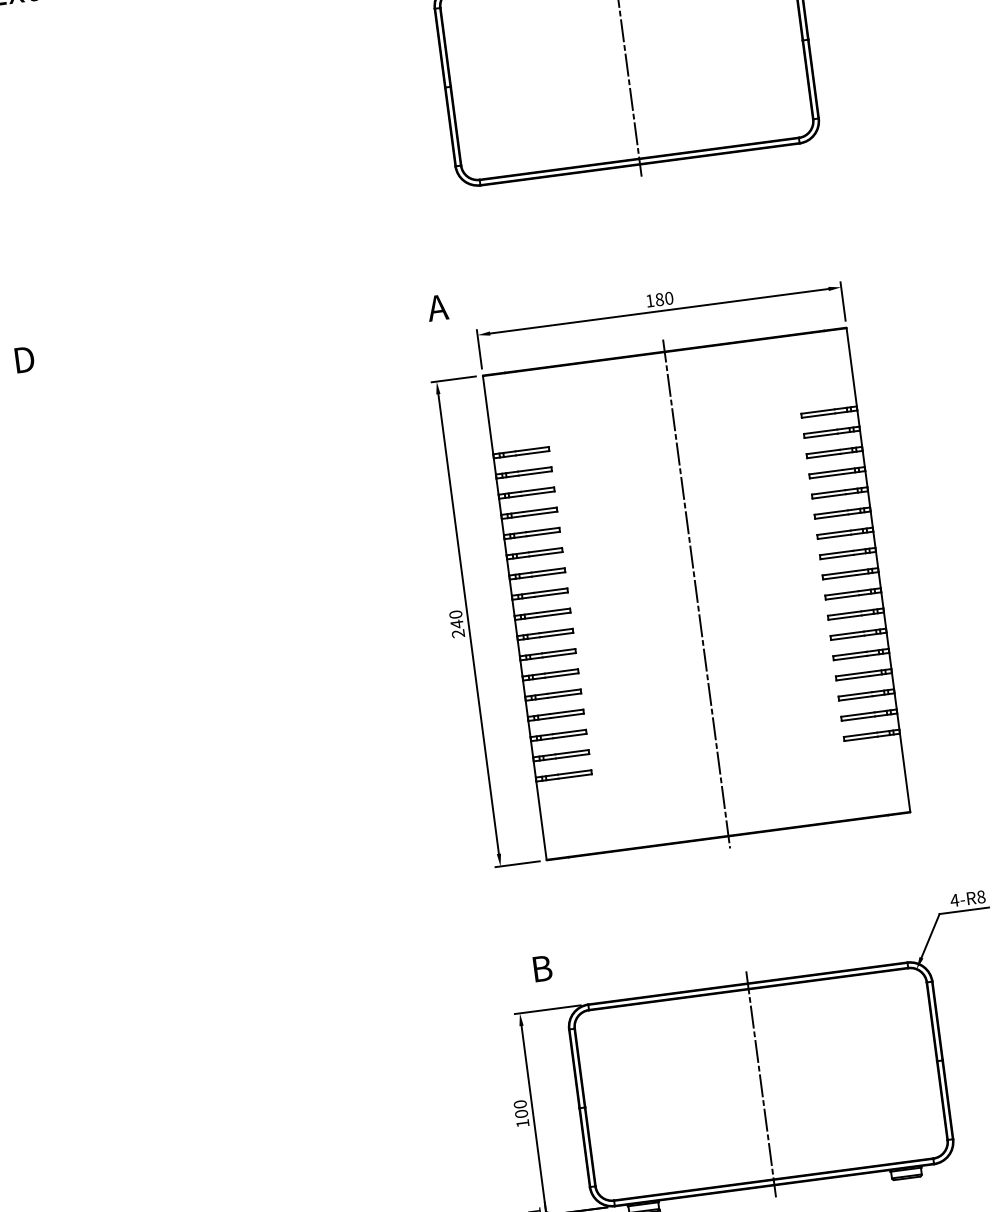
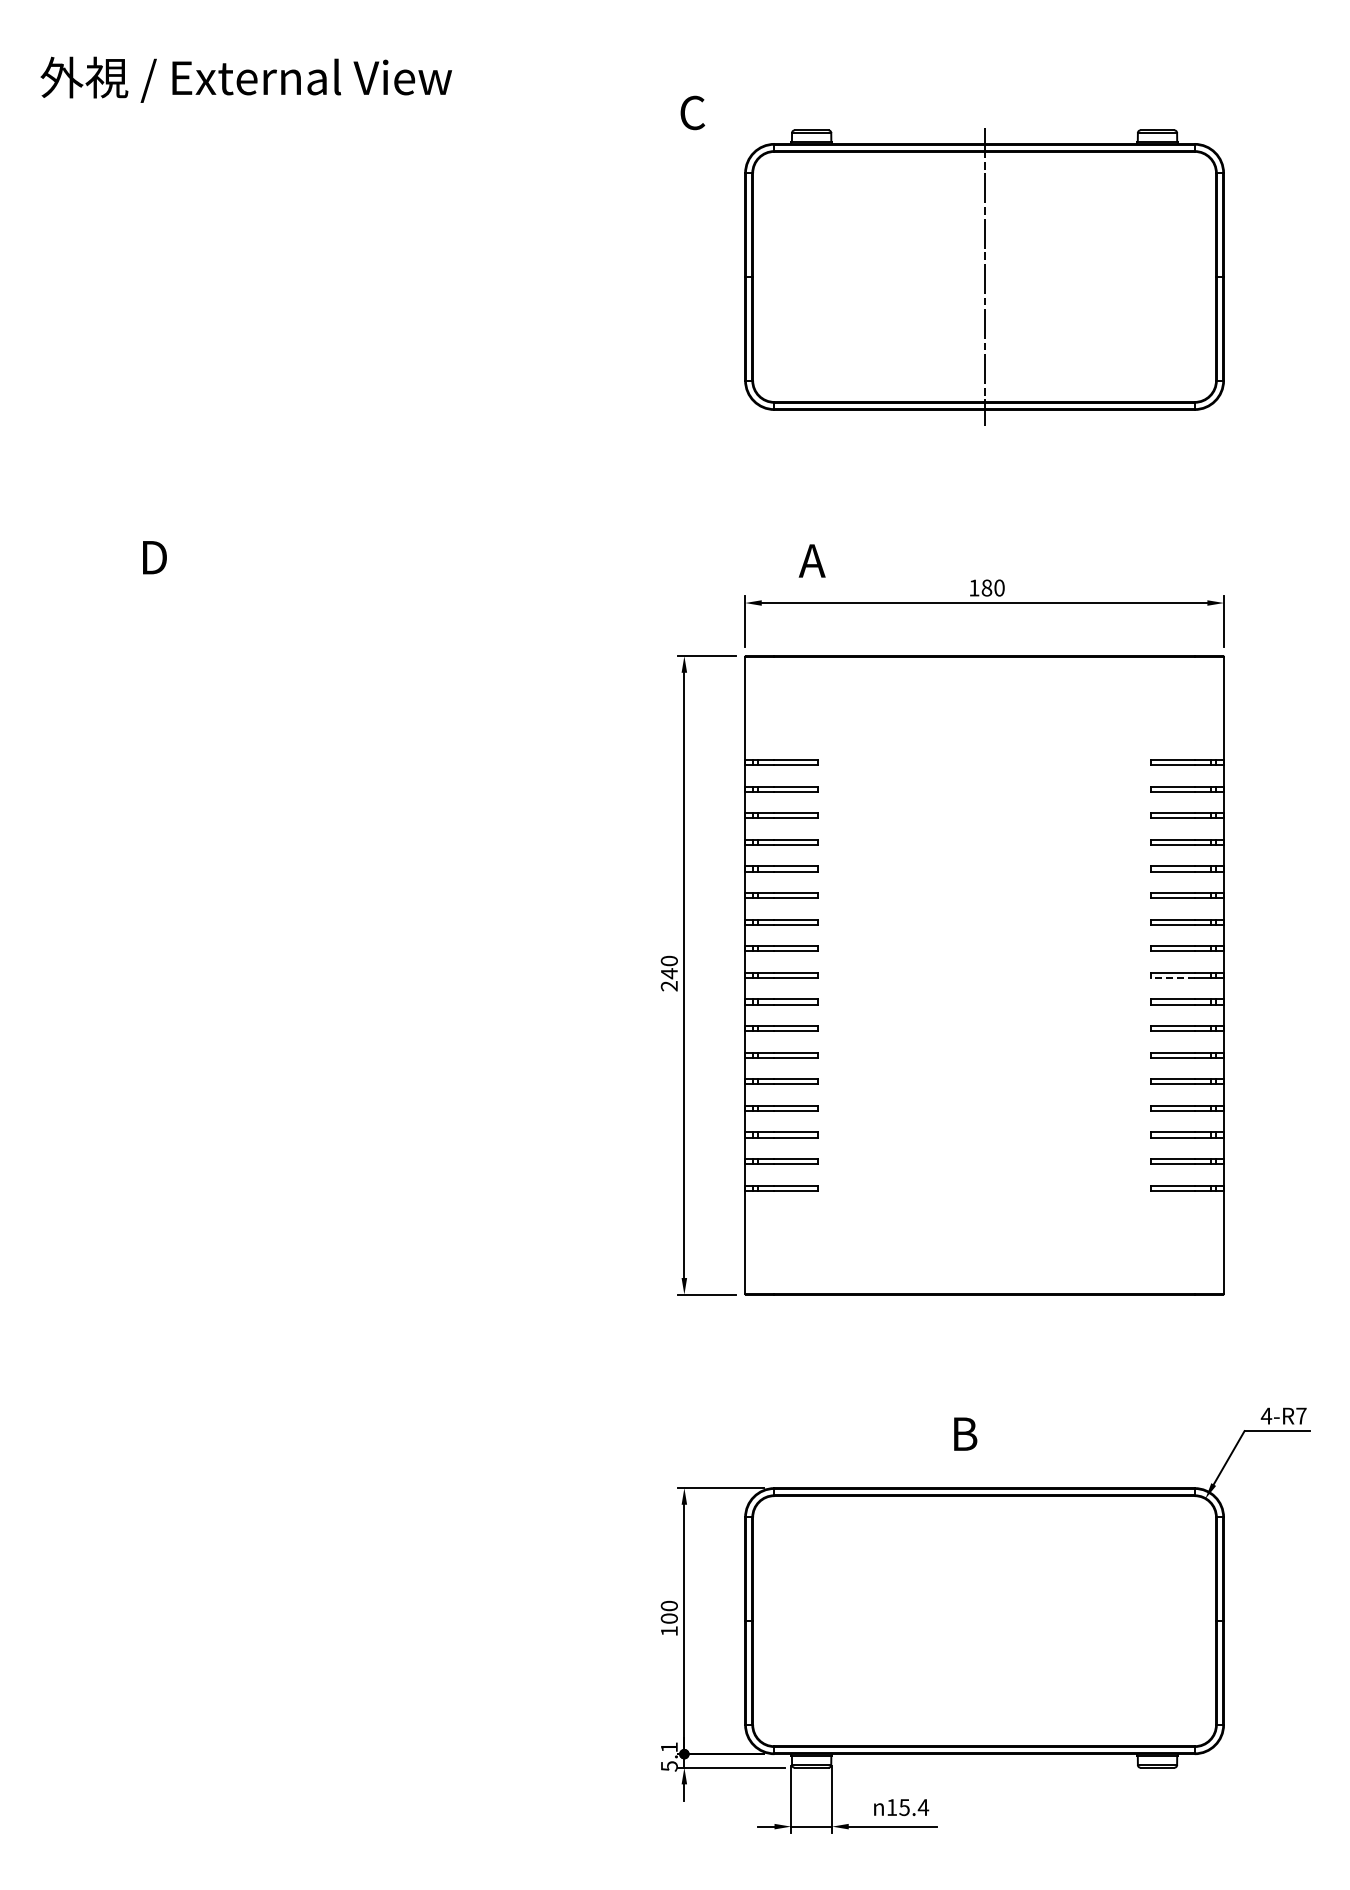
text: (437, 307) -> (811, 560), moved
line: (839, 577) -> (1172, 978), solid -> dashed
line: (696, 594) -> (984, 975), removed
text: (981, 896) -> (1301, 1415), 4-R8 -> 4-R7
text: (542, 968) -> (965, 1433), moved
line: (761, 1084) -> (984, 1621), removed

